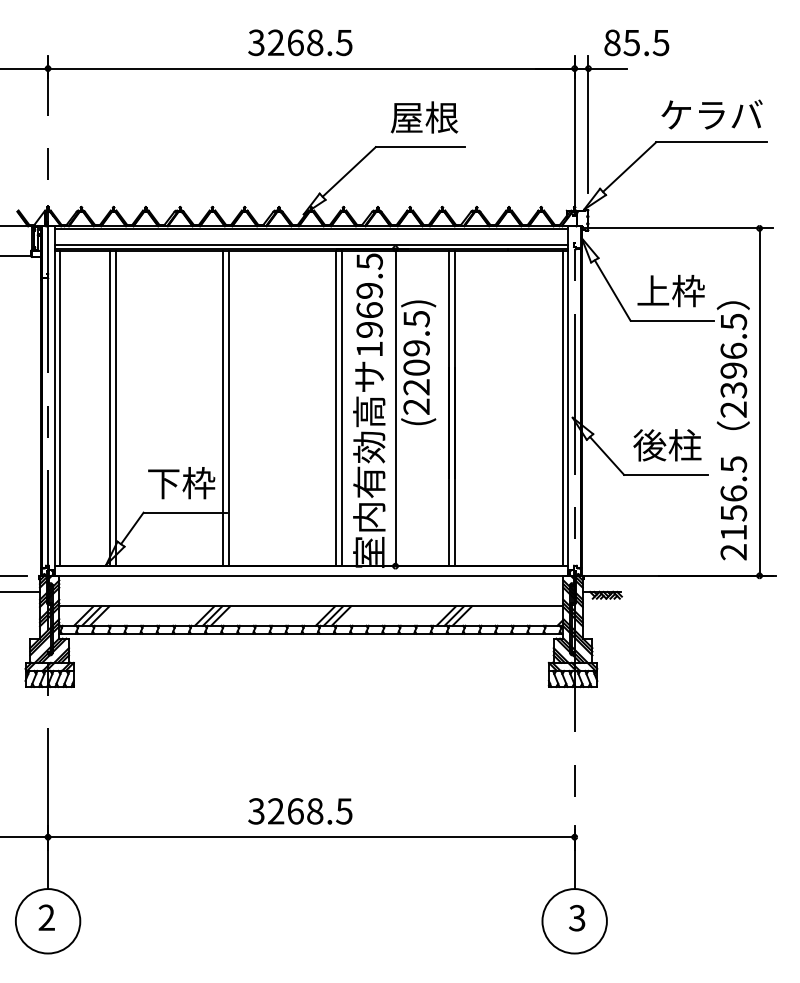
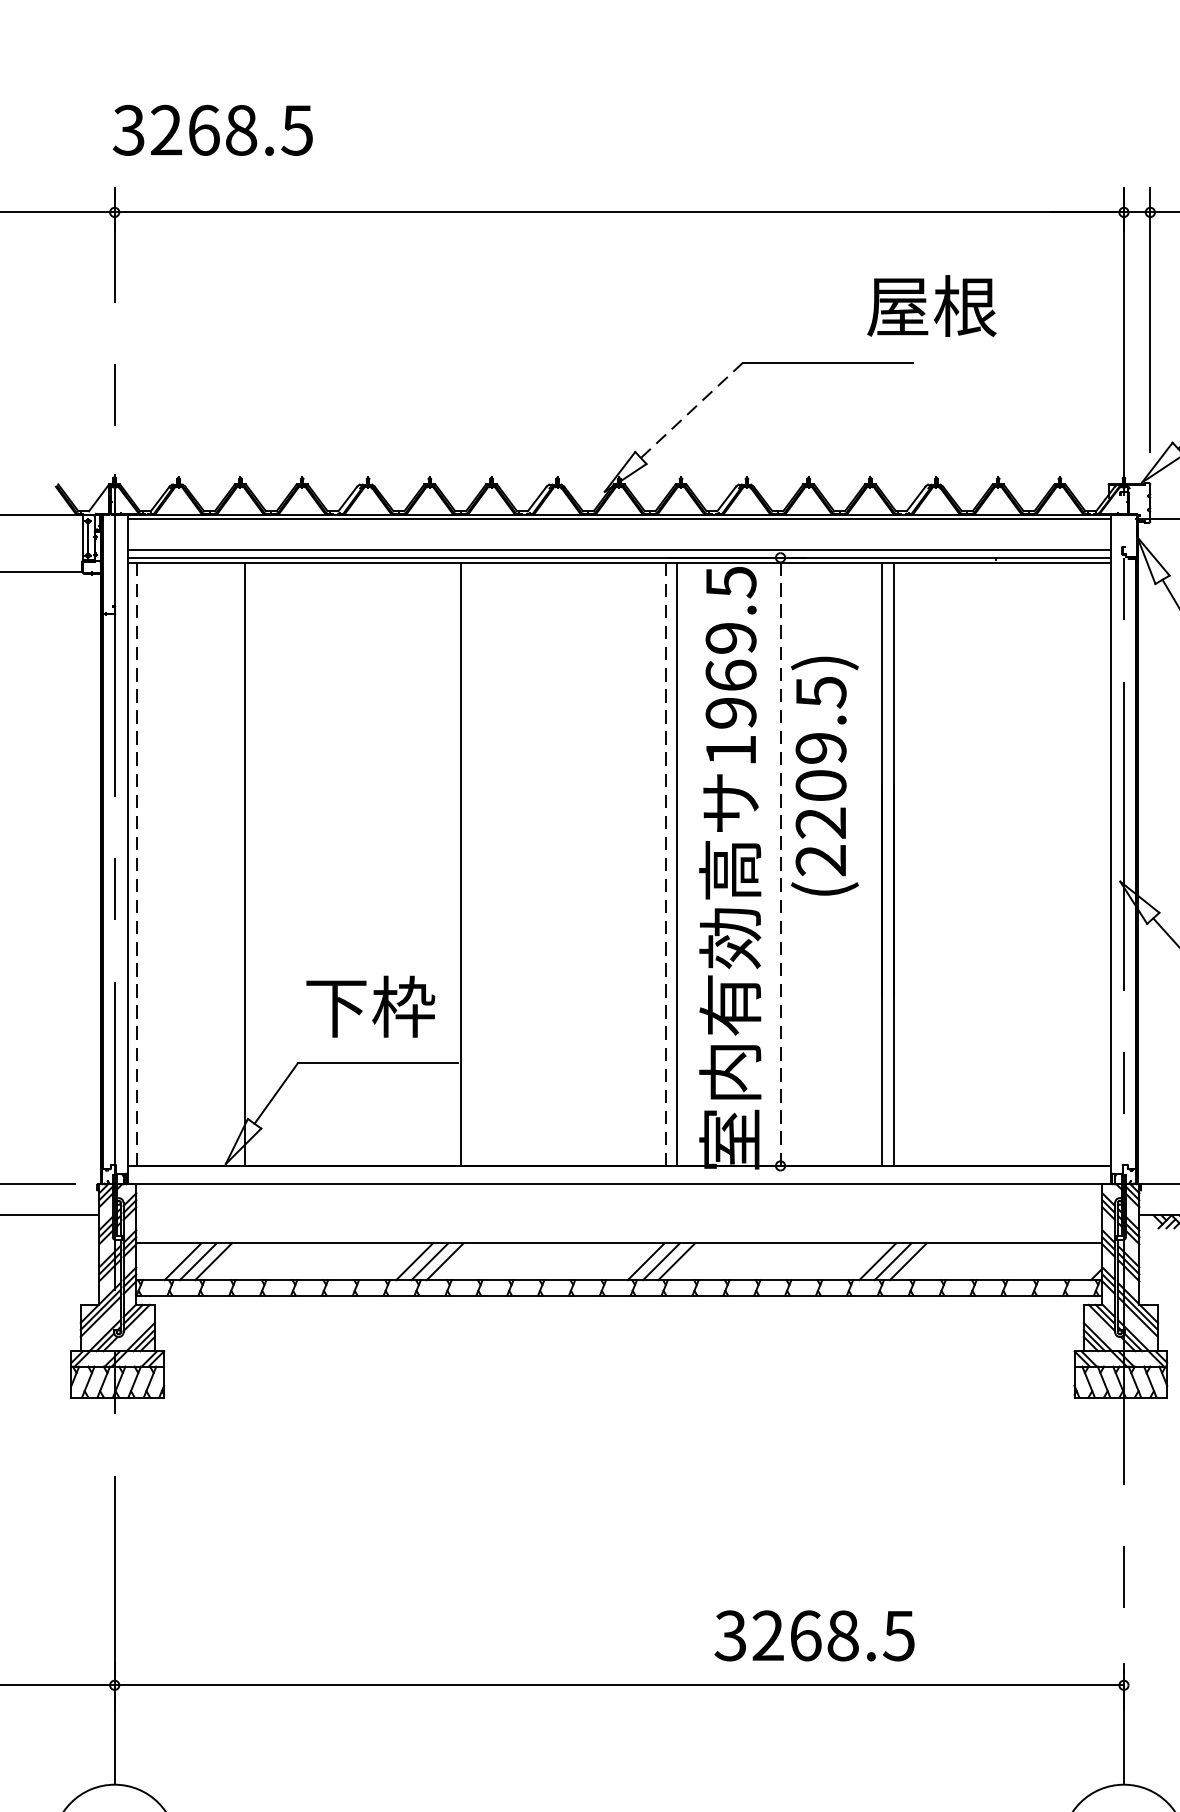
text: (300, 42) -> (213, 129), moved
text: (424, 117) -> (931, 306), moved
line: (349, 171) -> (692, 409), solid -> dashed
line: (395, 407) -> (780, 861), solid -> dashed
line: (110, 408) -> (234, 863), removed
line: (222, 408) -> (448, 863), removed
line: (563, 408) -> (1102, 863), removed
line: (59, 409) -> (136, 865), solid -> dashed
line: (335, 409) -> (665, 865), solid -> dashed
text: (300, 811) -> (815, 1636), moved

